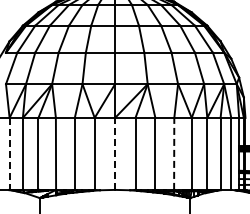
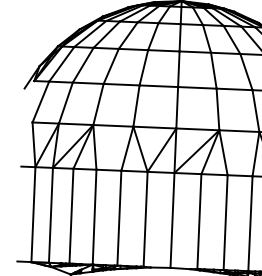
line: (9, 153) -> (33, 214), dashed -> solid
line: (115, 153) -> (173, 219), dashed -> solid
line: (174, 153) -> (250, 223), dashed -> solid

